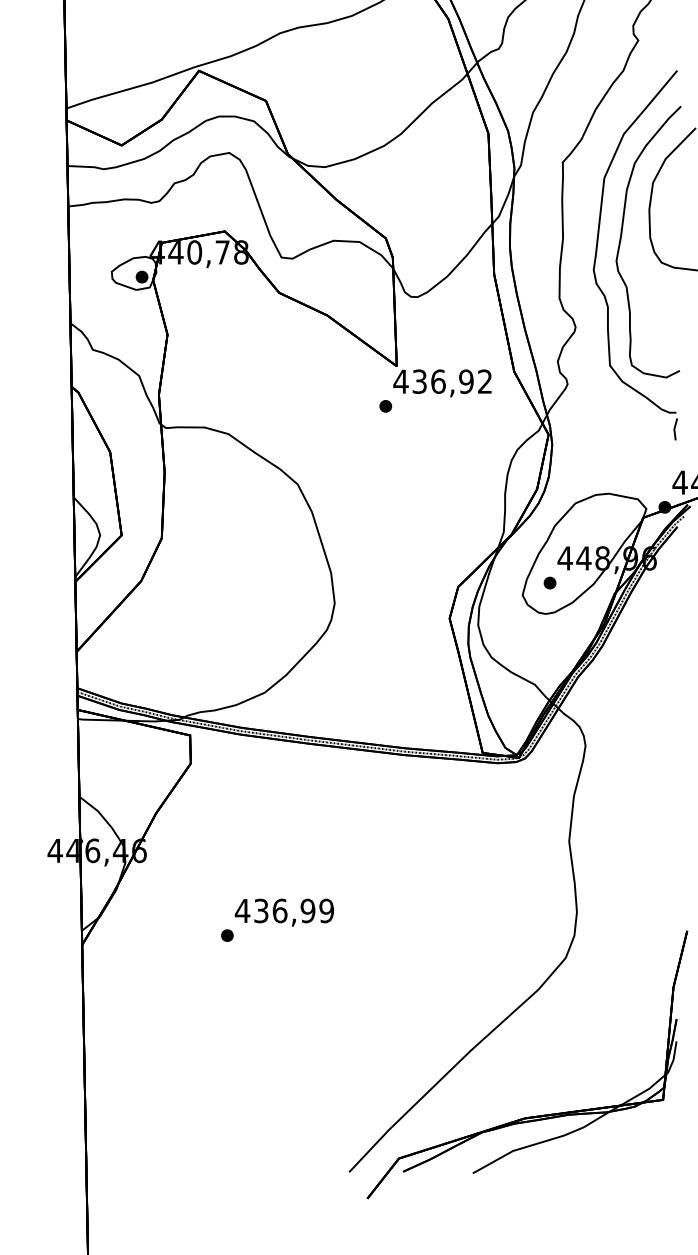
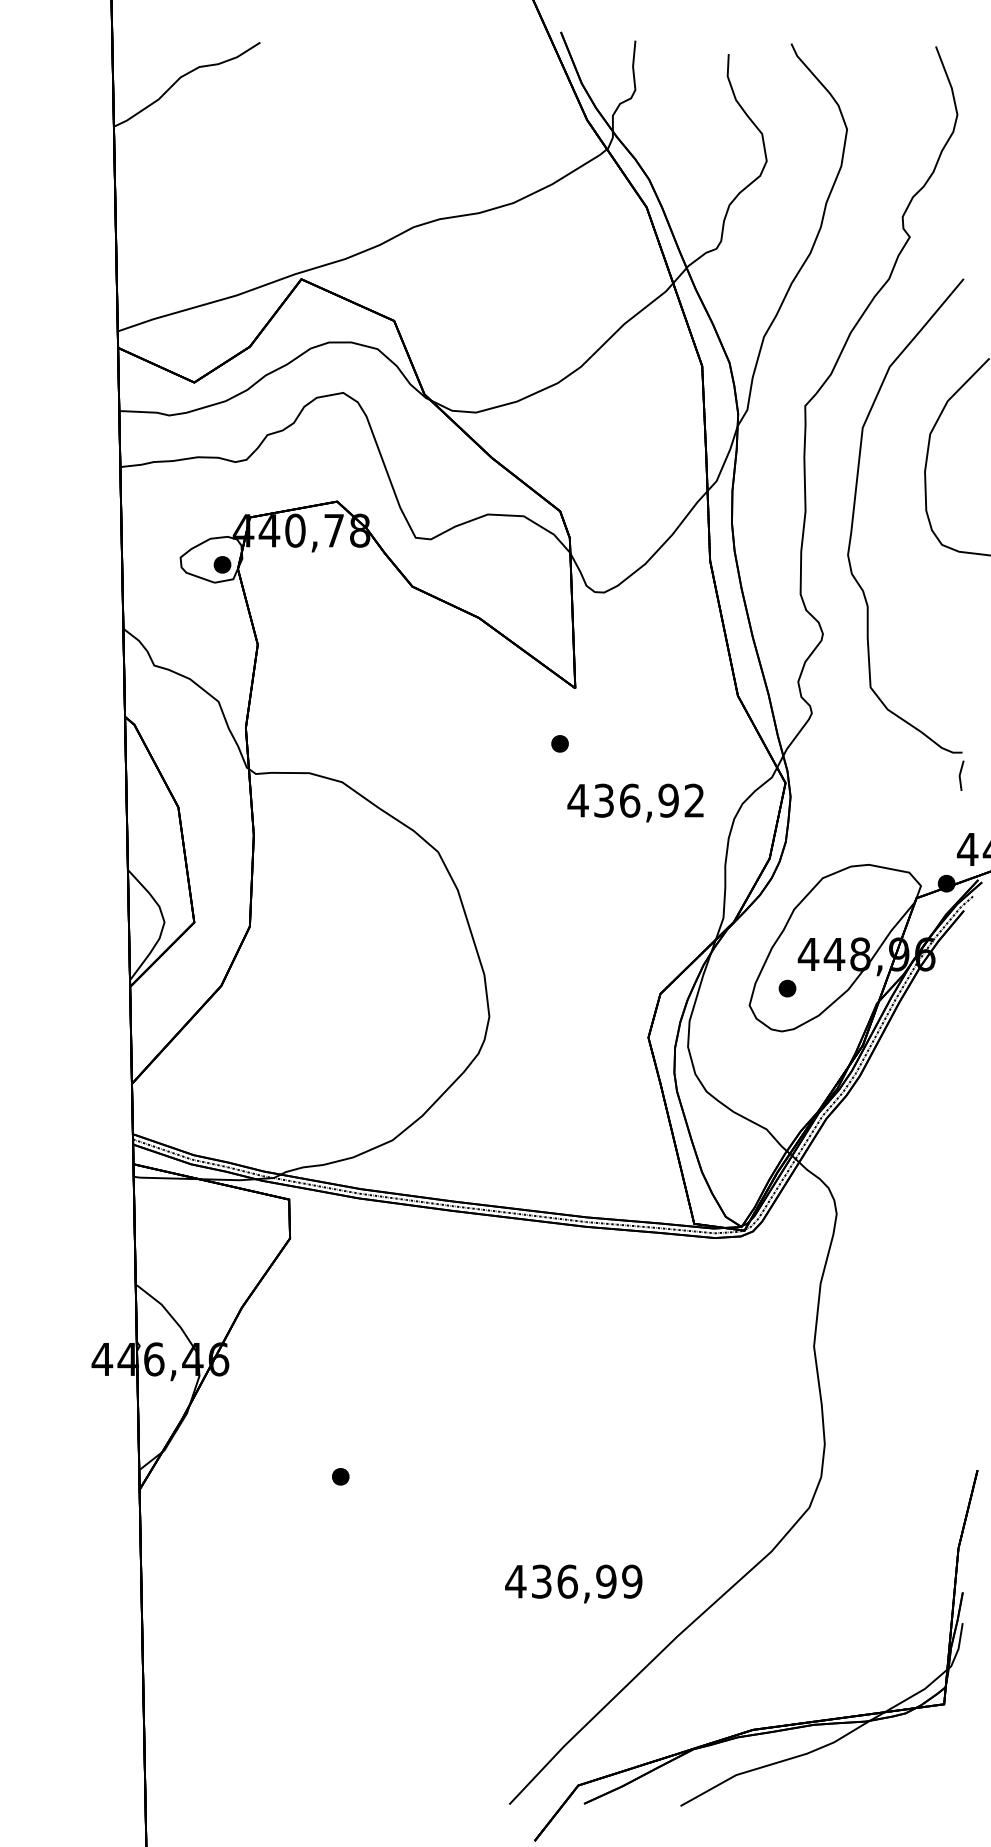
curve: (621, 238) -> (886, 511), removed
text: (442, 382) -> (635, 802), moved
text: (284, 912) -> (573, 1583), moved

